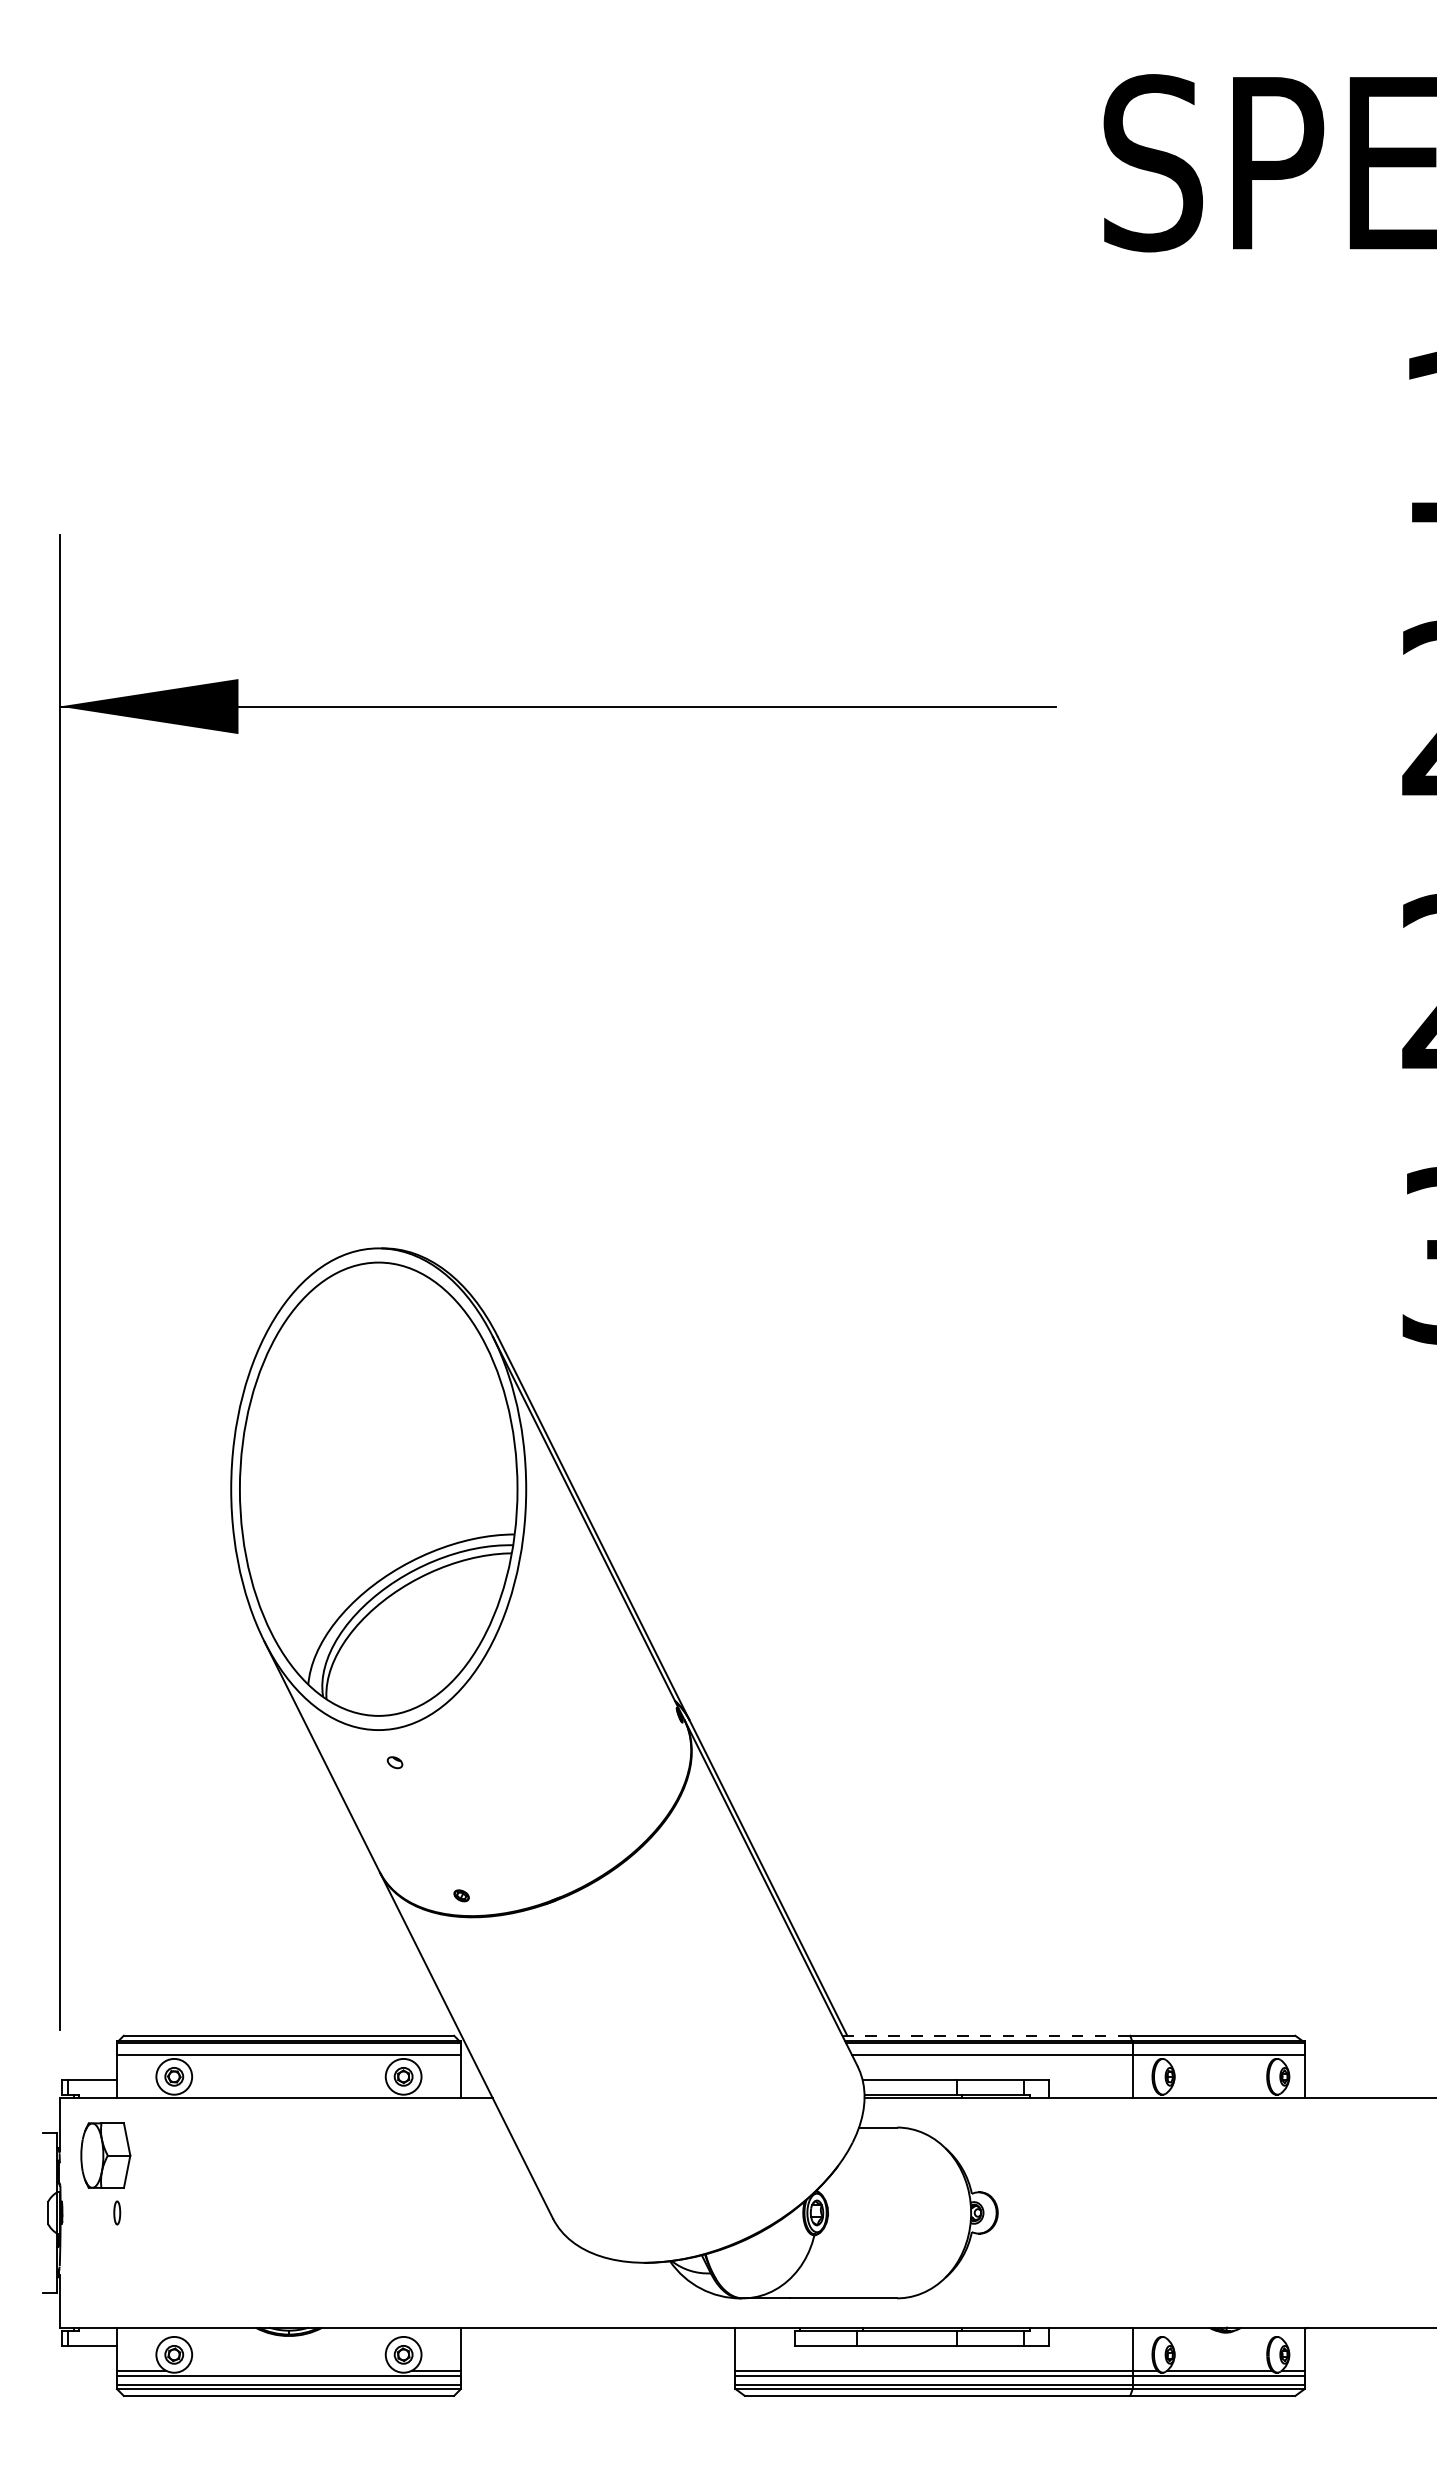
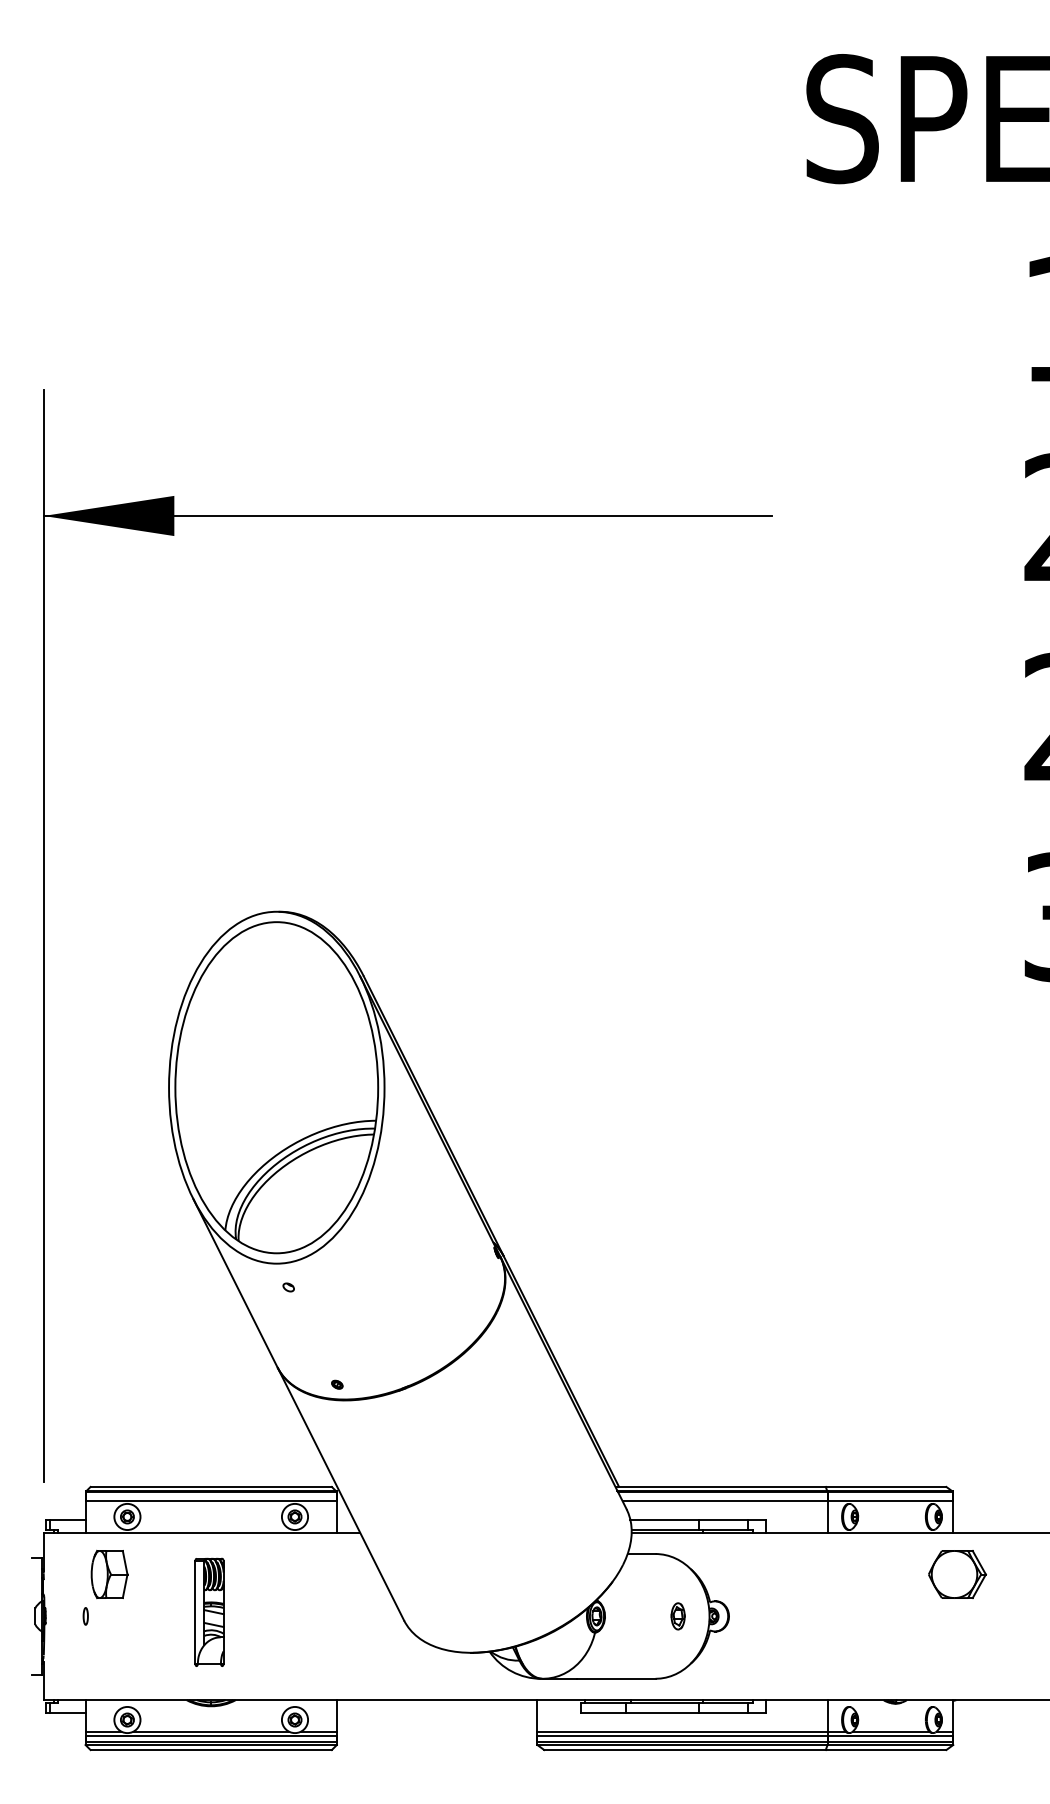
line: (986, 2035) -> (720, 1486), dashed -> solid
part: (105, 2155) -> (109, 1574), moved
part: (1310, 2155) -> (957, 1574), added
part: (286, 2207) -> (209, 1612), added
part: (928, 2212) -> (678, 1616), added
line: (288, 2370) -> (210, 1731), added

